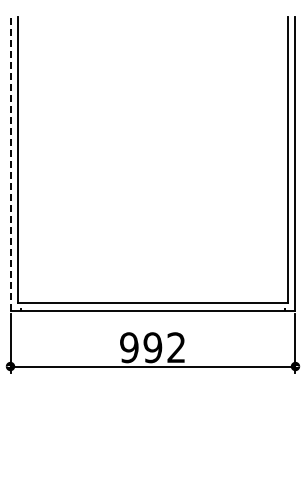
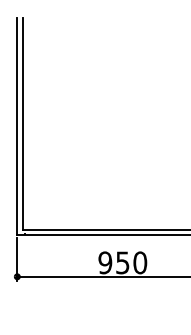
line: (10, 163) -> (17, 126), dashed -> solid
text: (164, 347) -> (131, 262), 992 -> 950

